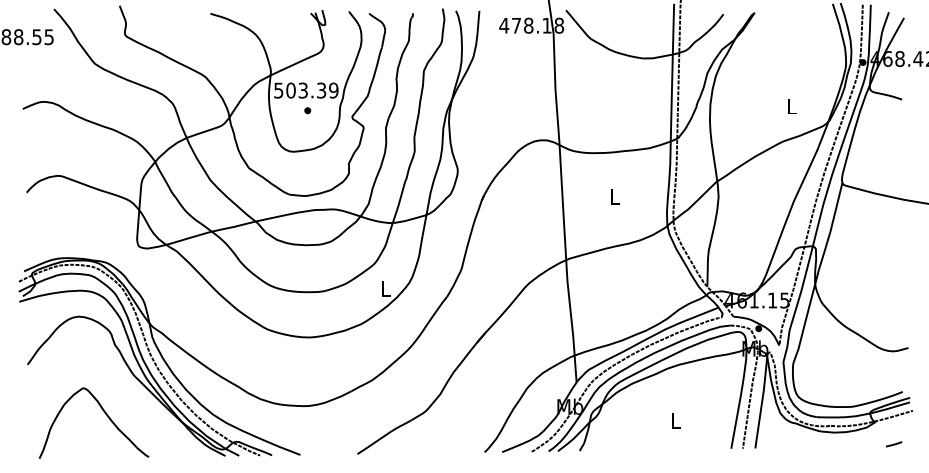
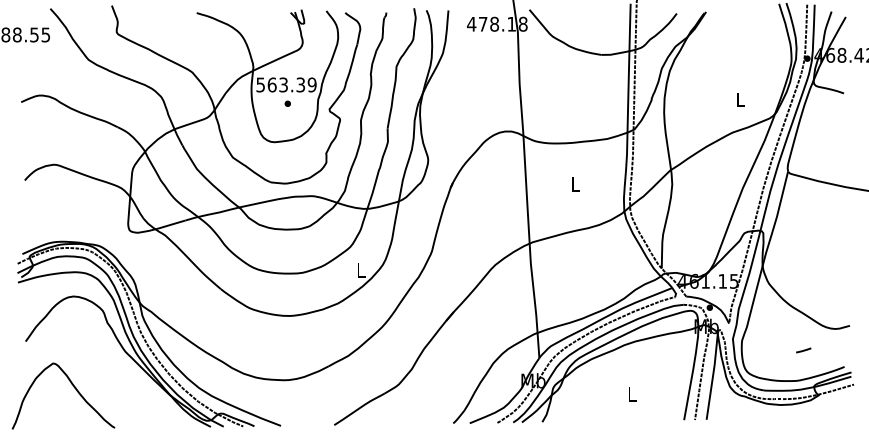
text: (290, 90) -> (271, 84), 503.39 -> 563.39
curve: (104, 413) -> (73, 387), moved
line: (894, 444) -> (804, 350), moved

